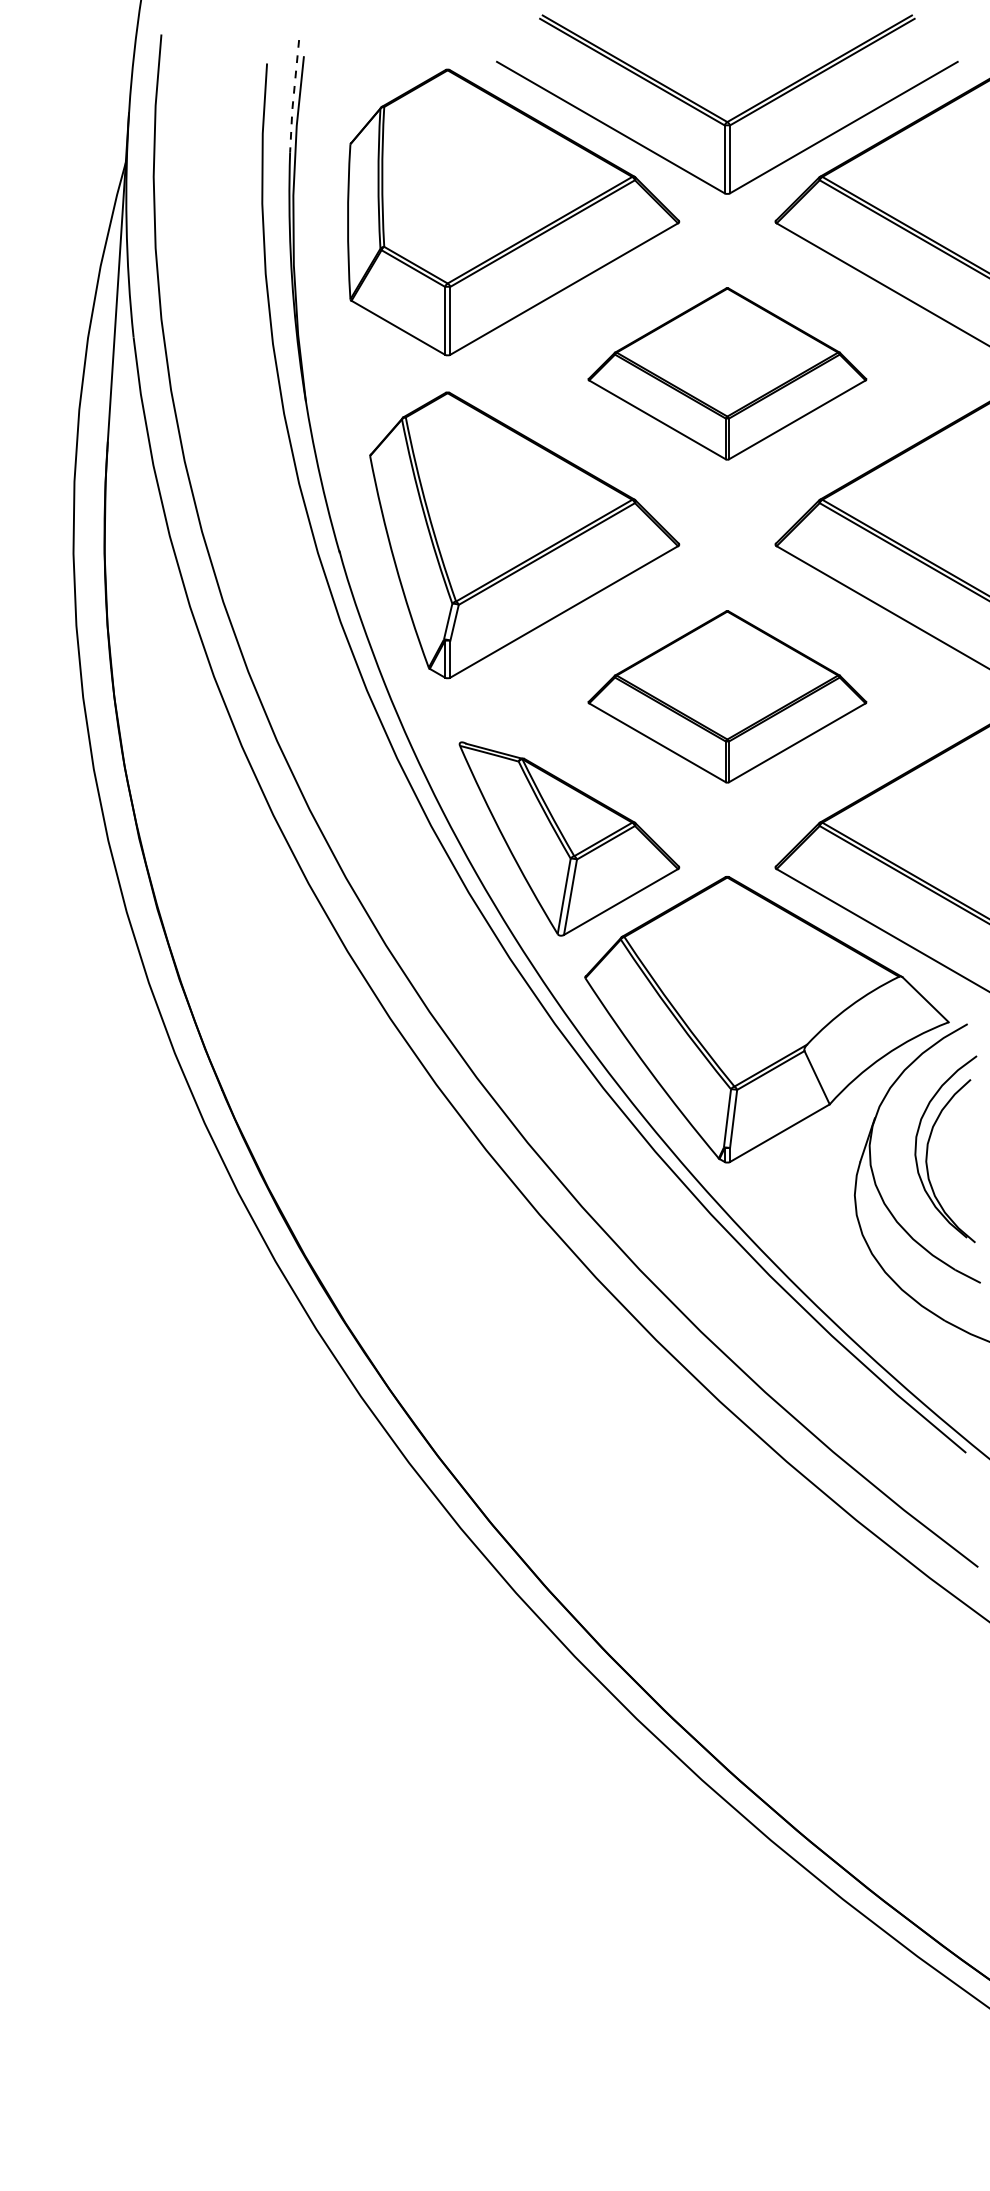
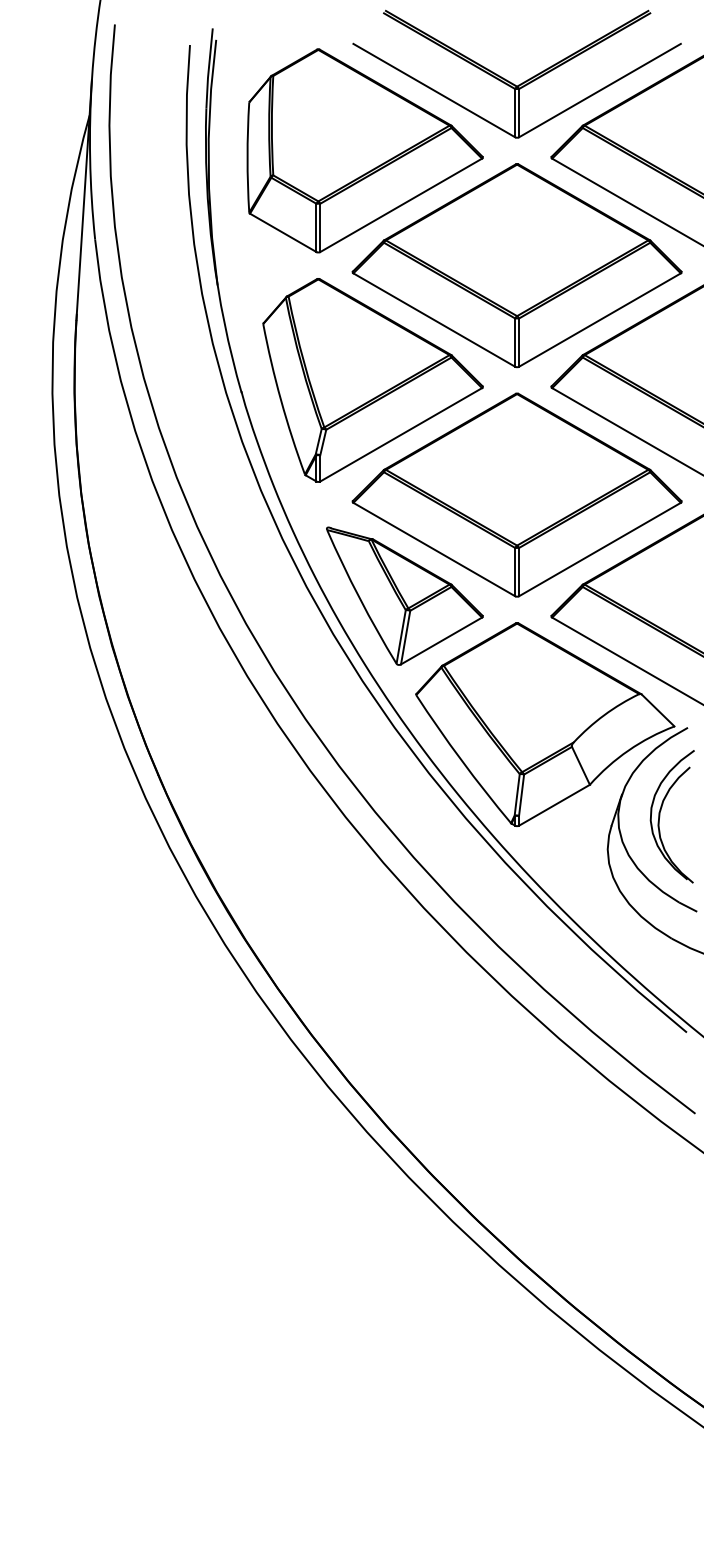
line: (293, 97) -> (208, 69), dashed -> solid
part: (727, 373) -> (517, 265), size x1.67
part: (727, 696) -> (517, 494), size x1.67

